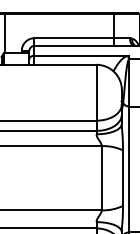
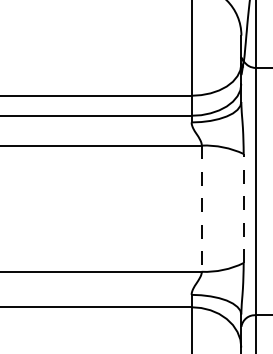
line: (101, 178) -> (201, 209), solid -> dashed
line: (123, 178) -> (244, 209), solid -> dashed

